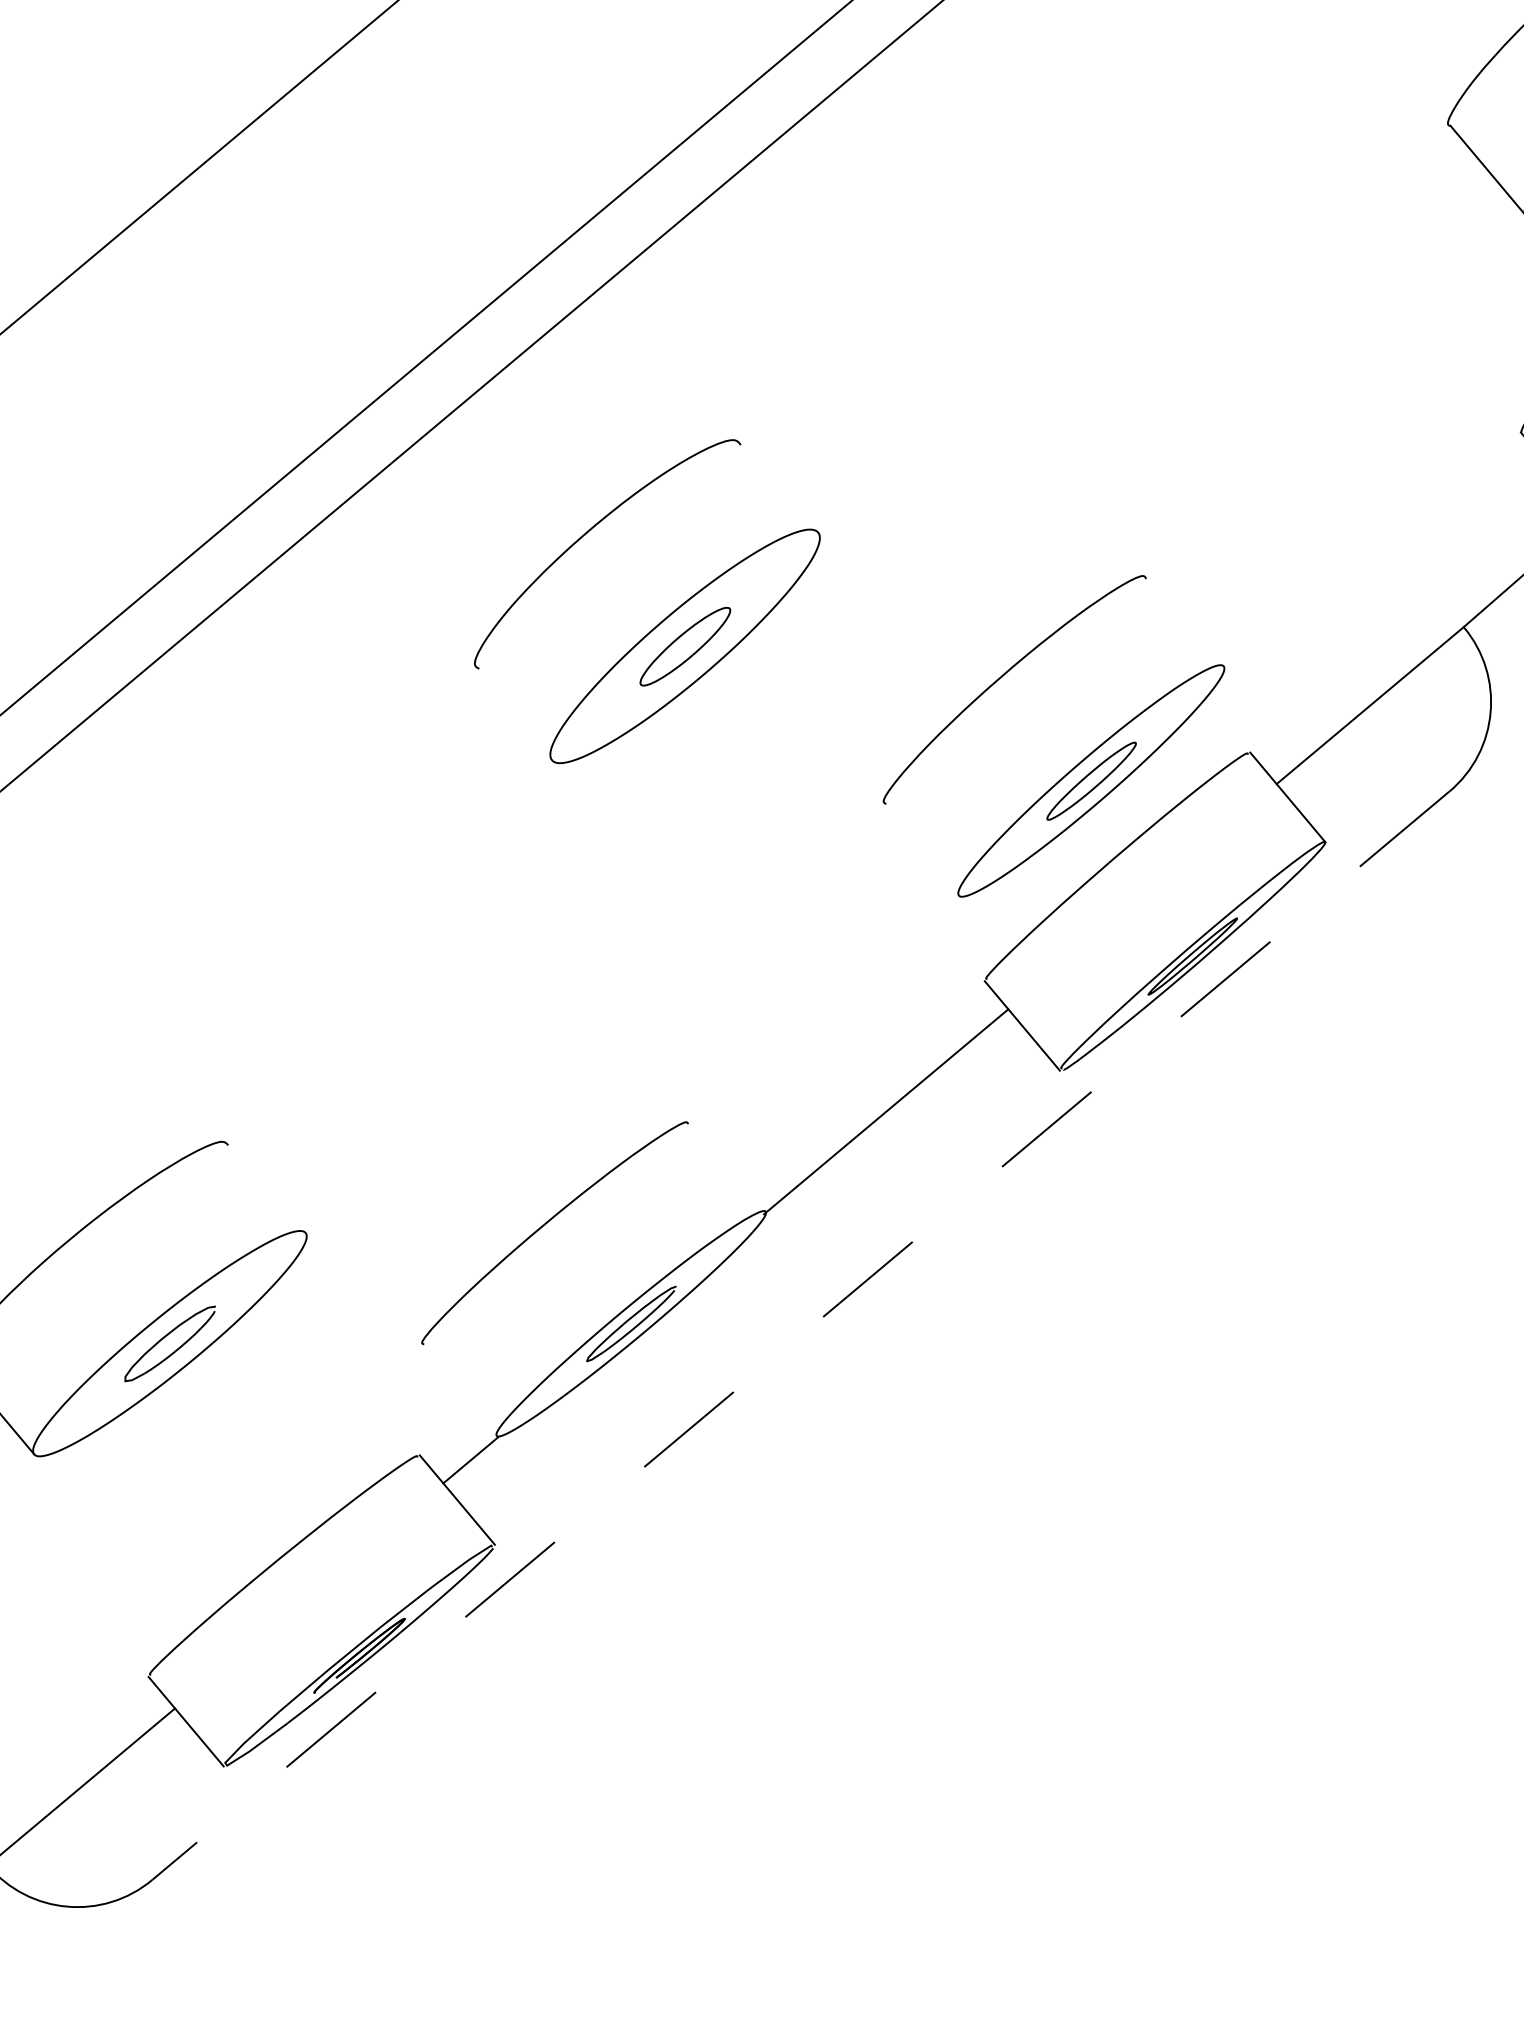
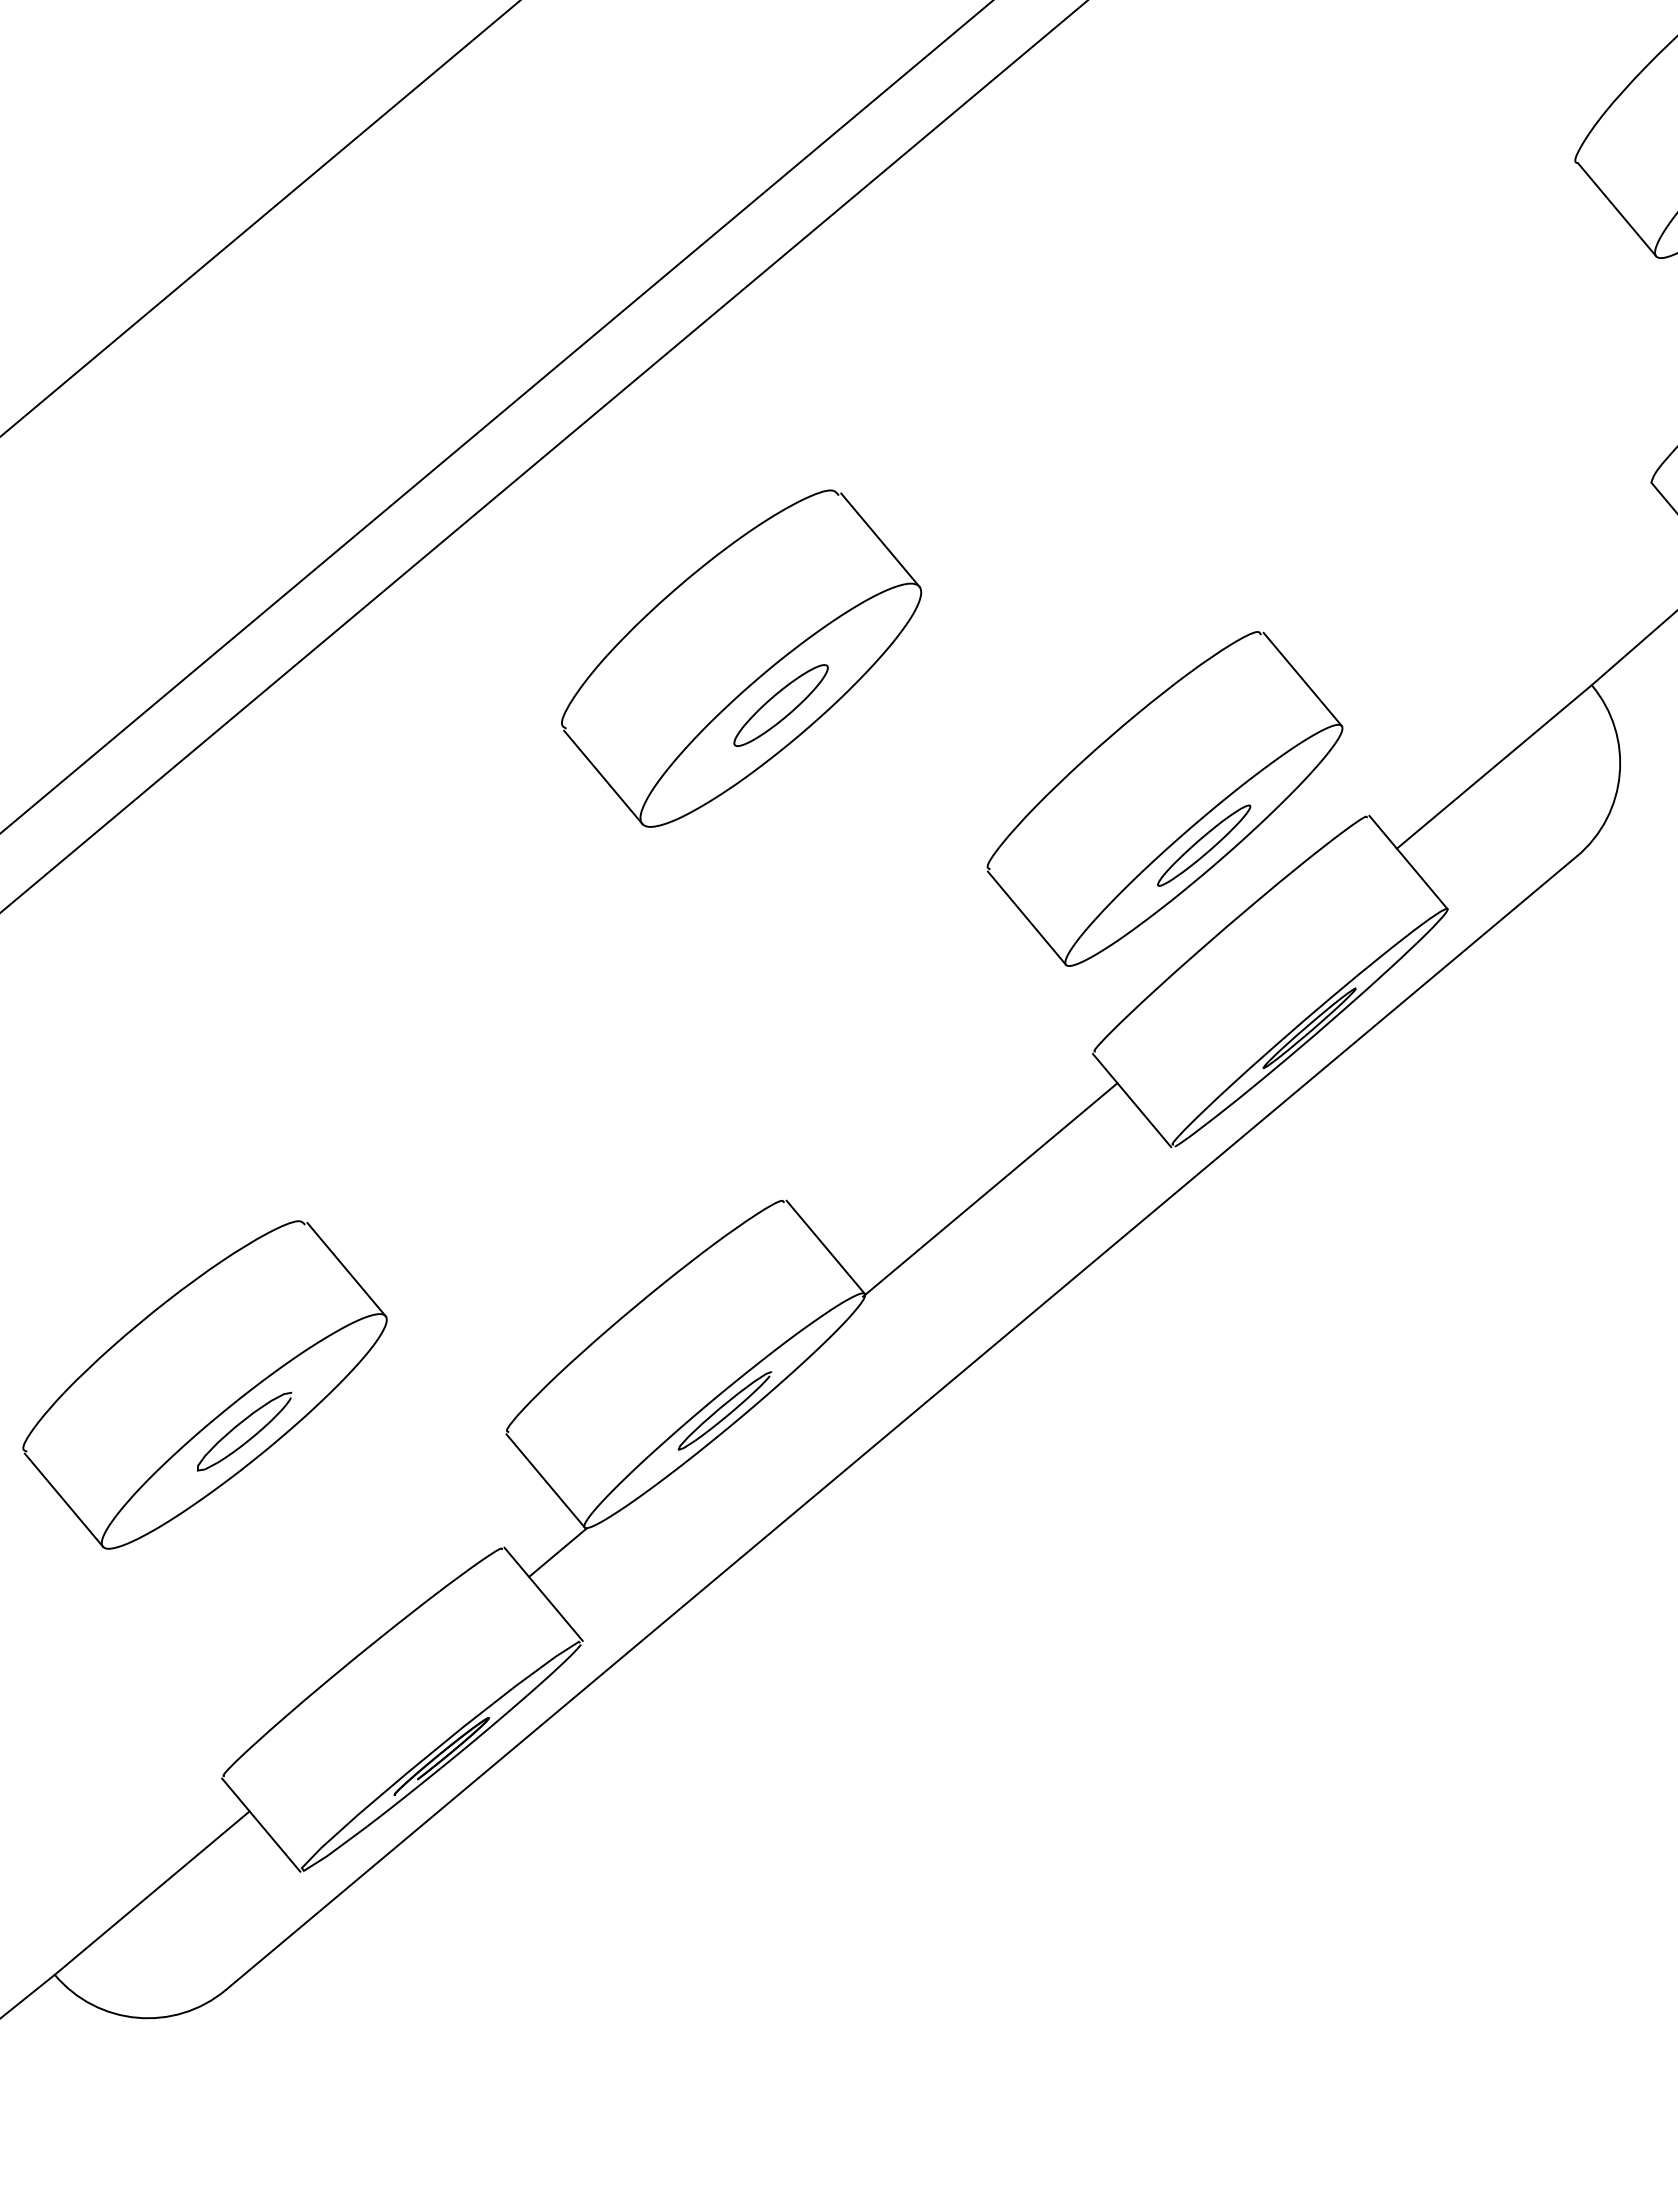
line: (780, 487) -> (880, 539), added
line: (1186, 621) -> (1302, 679), added
line: (514, 714) -> (603, 776), added
line: (920, 850) -> (1026, 917), added
line: (727, 1166) -> (825, 1246), added
line: (268, 1188) -> (346, 1269), added
line: (800, 1336) -> (901, 1423), dashed -> solid
line: (459, 1390) -> (545, 1480), added

